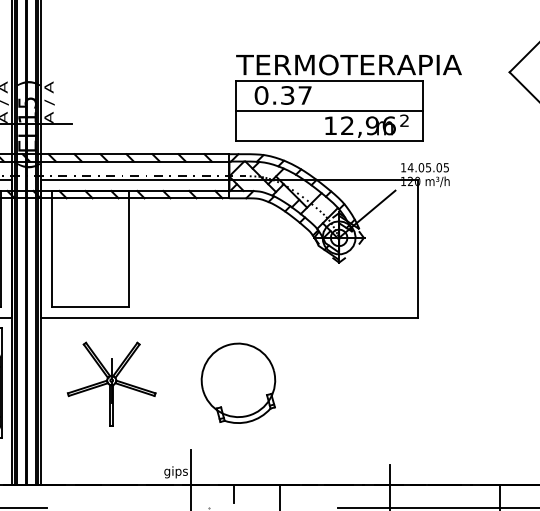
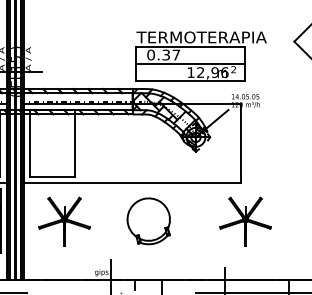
part: (237, 383) -> (148, 221), moved
part: (424, 383) -> (245, 221), added

